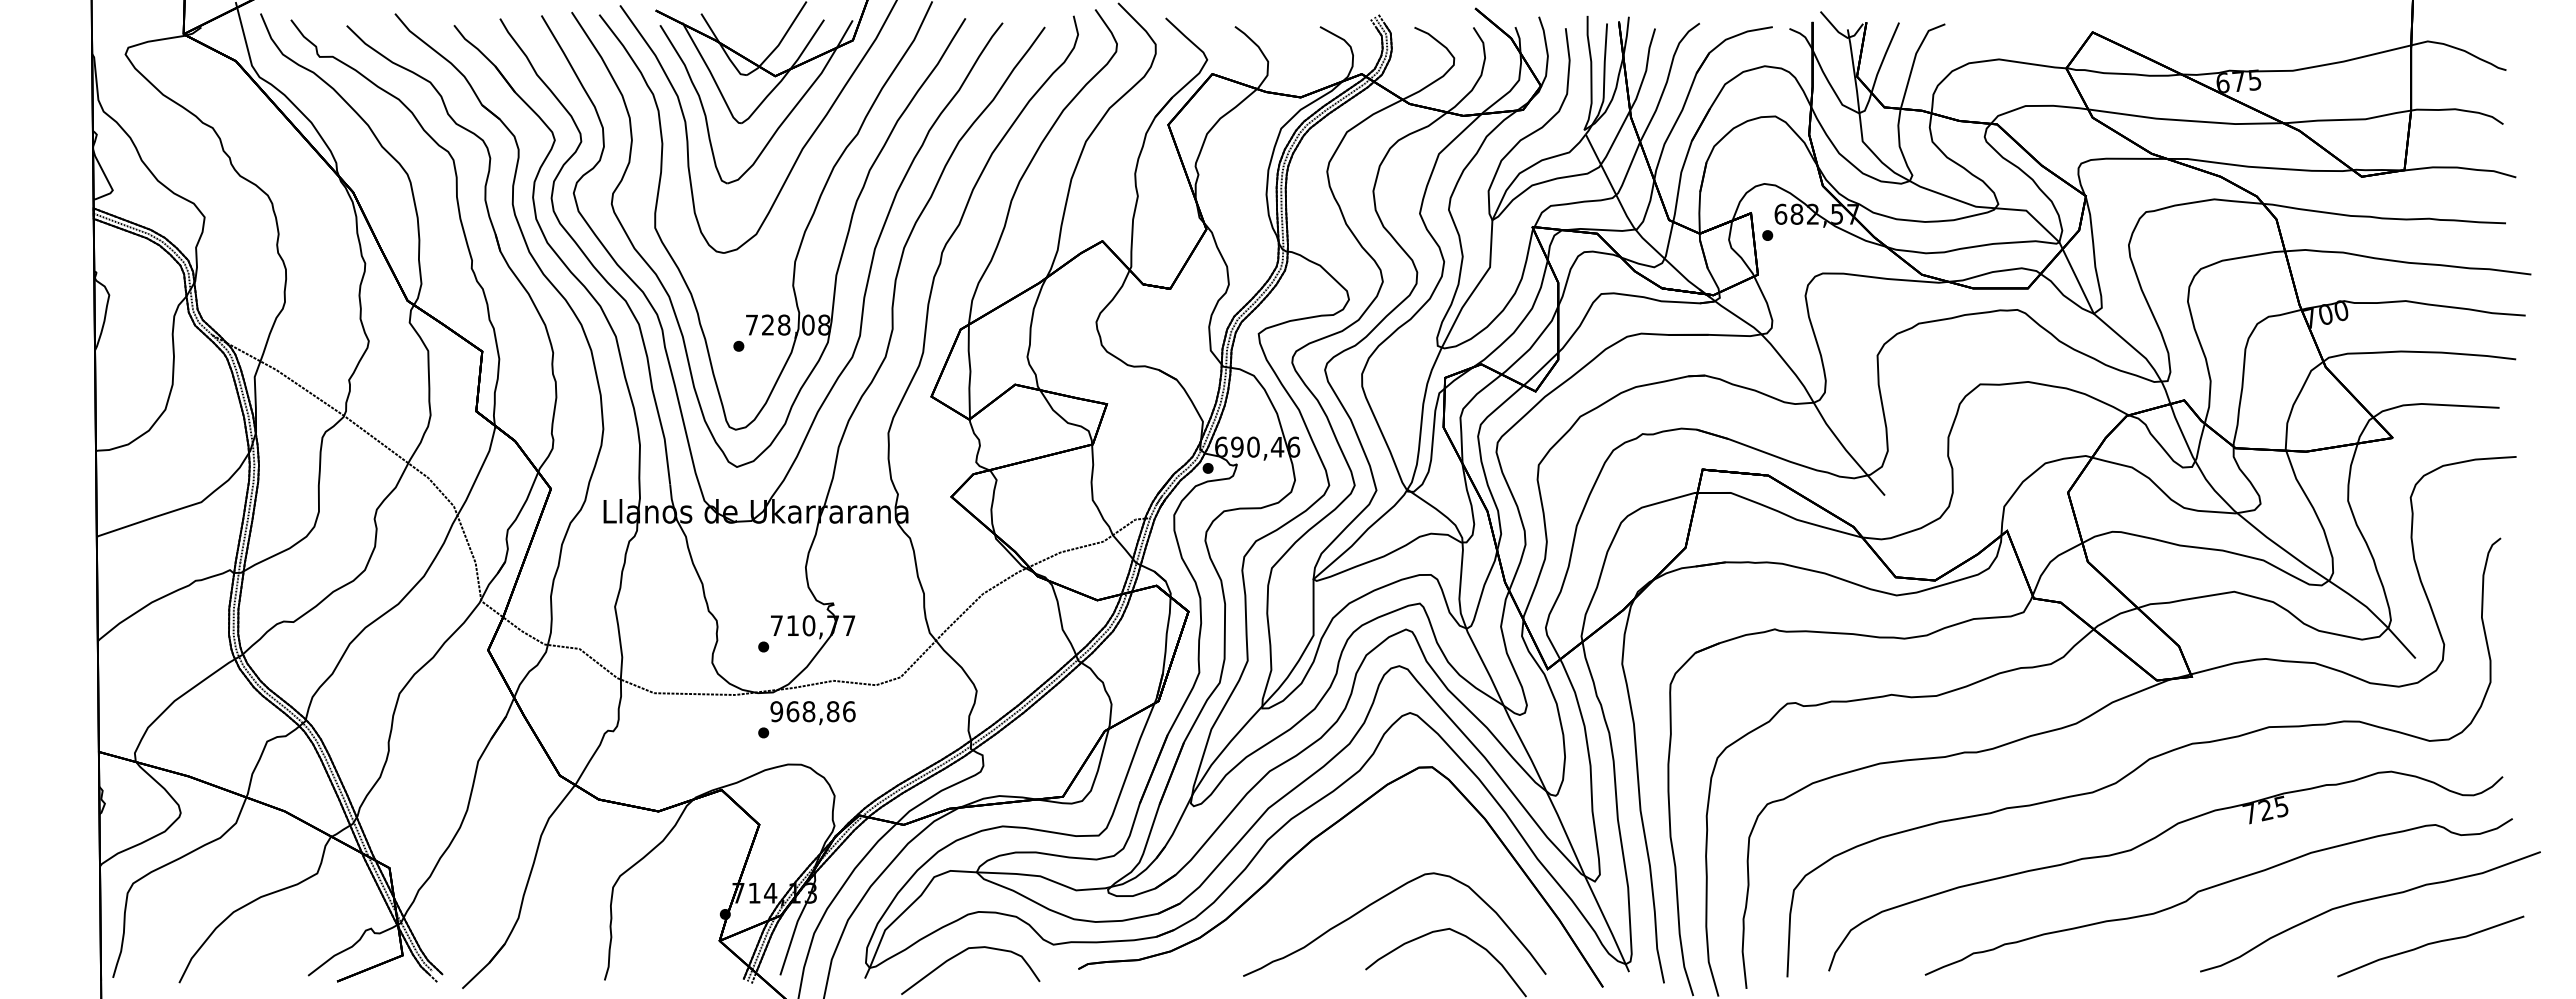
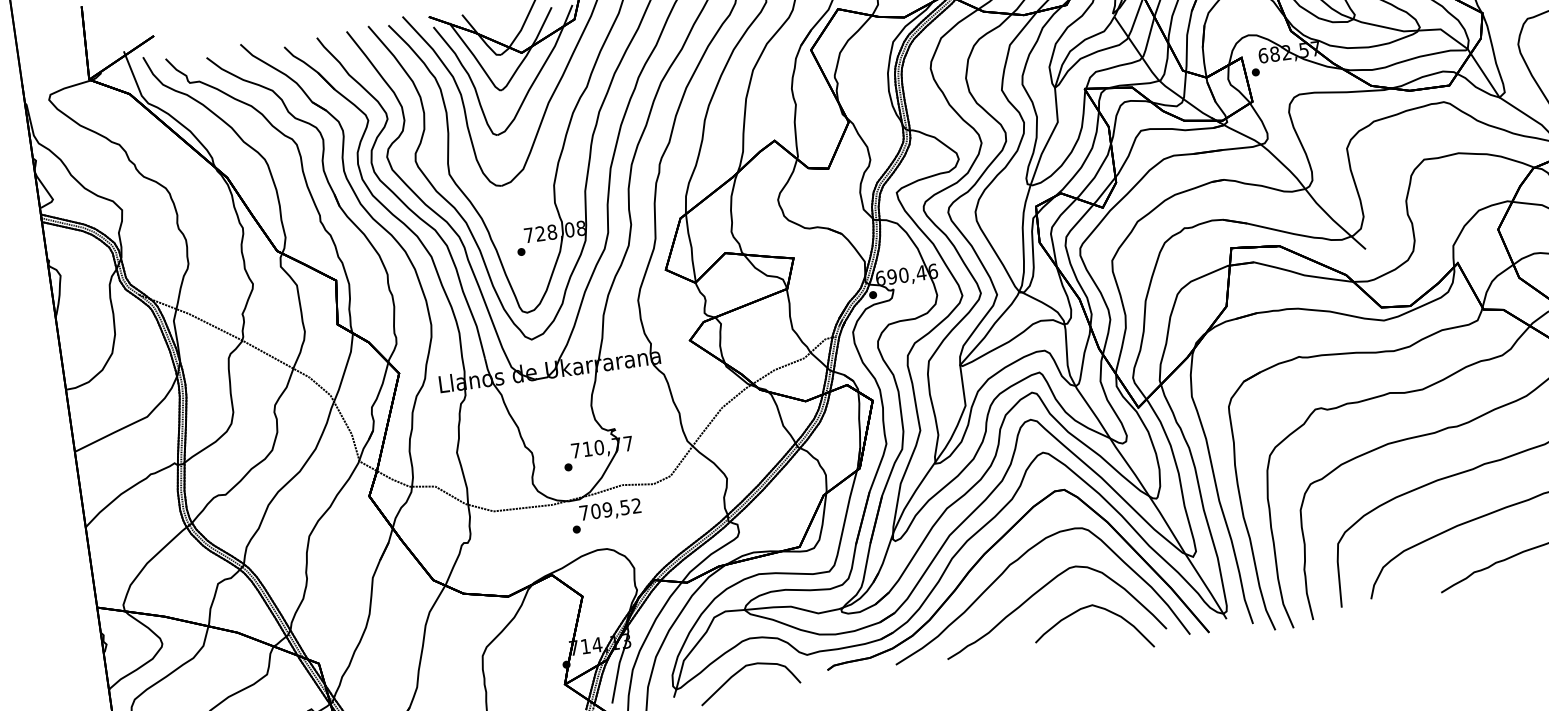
text: (812, 711) -> (610, 509), 968,86 -> 709,52
curve: (1338, 866) -> (1005, 570), added

